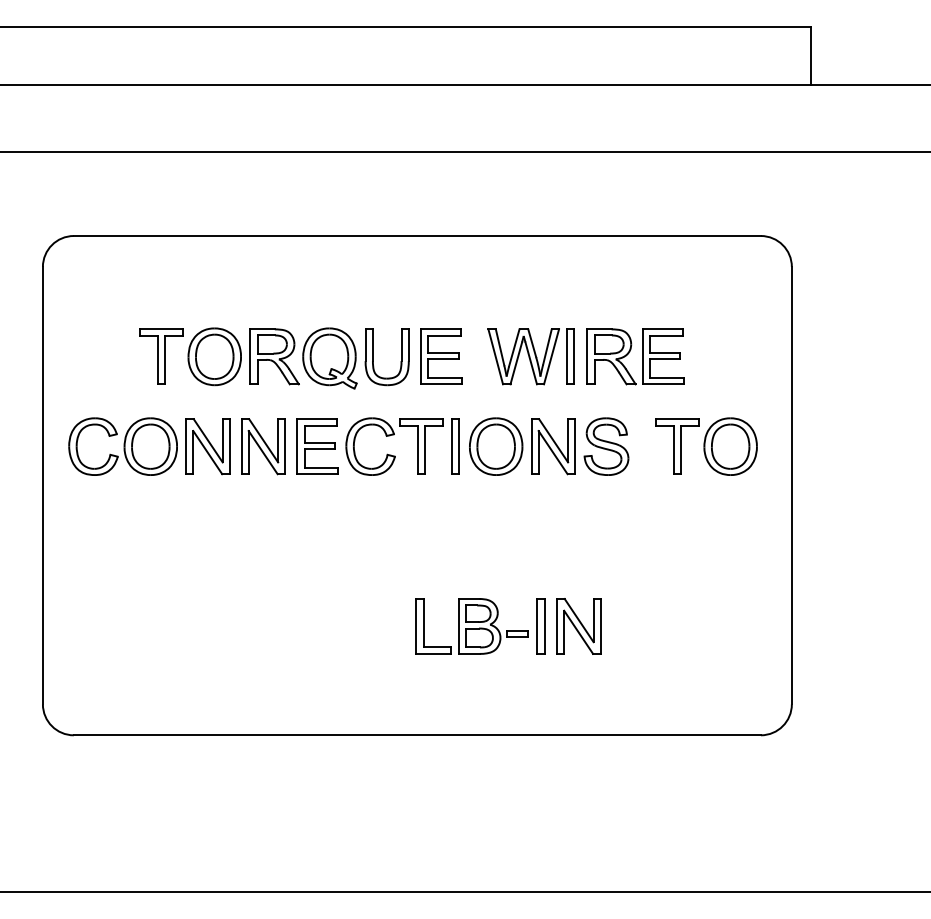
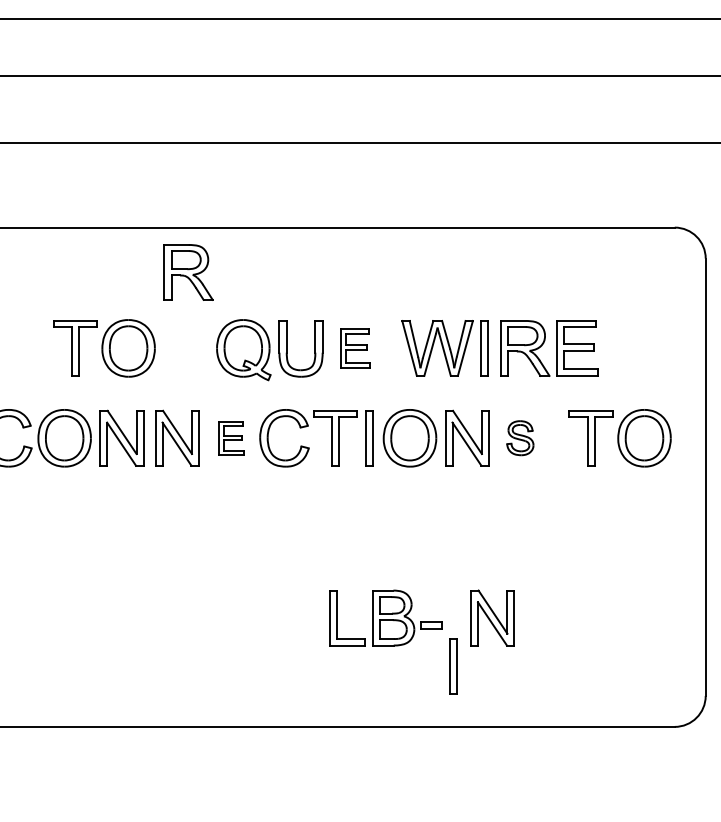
part: (274, 356) -> (188, 272), moved
part: (441, 356) -> (355, 348), size x0.7
part: (317, 446) -> (231, 438), size x0.6
part: (606, 446) -> (520, 438), size x0.6
part: (540, 626) -> (453, 666), moved

